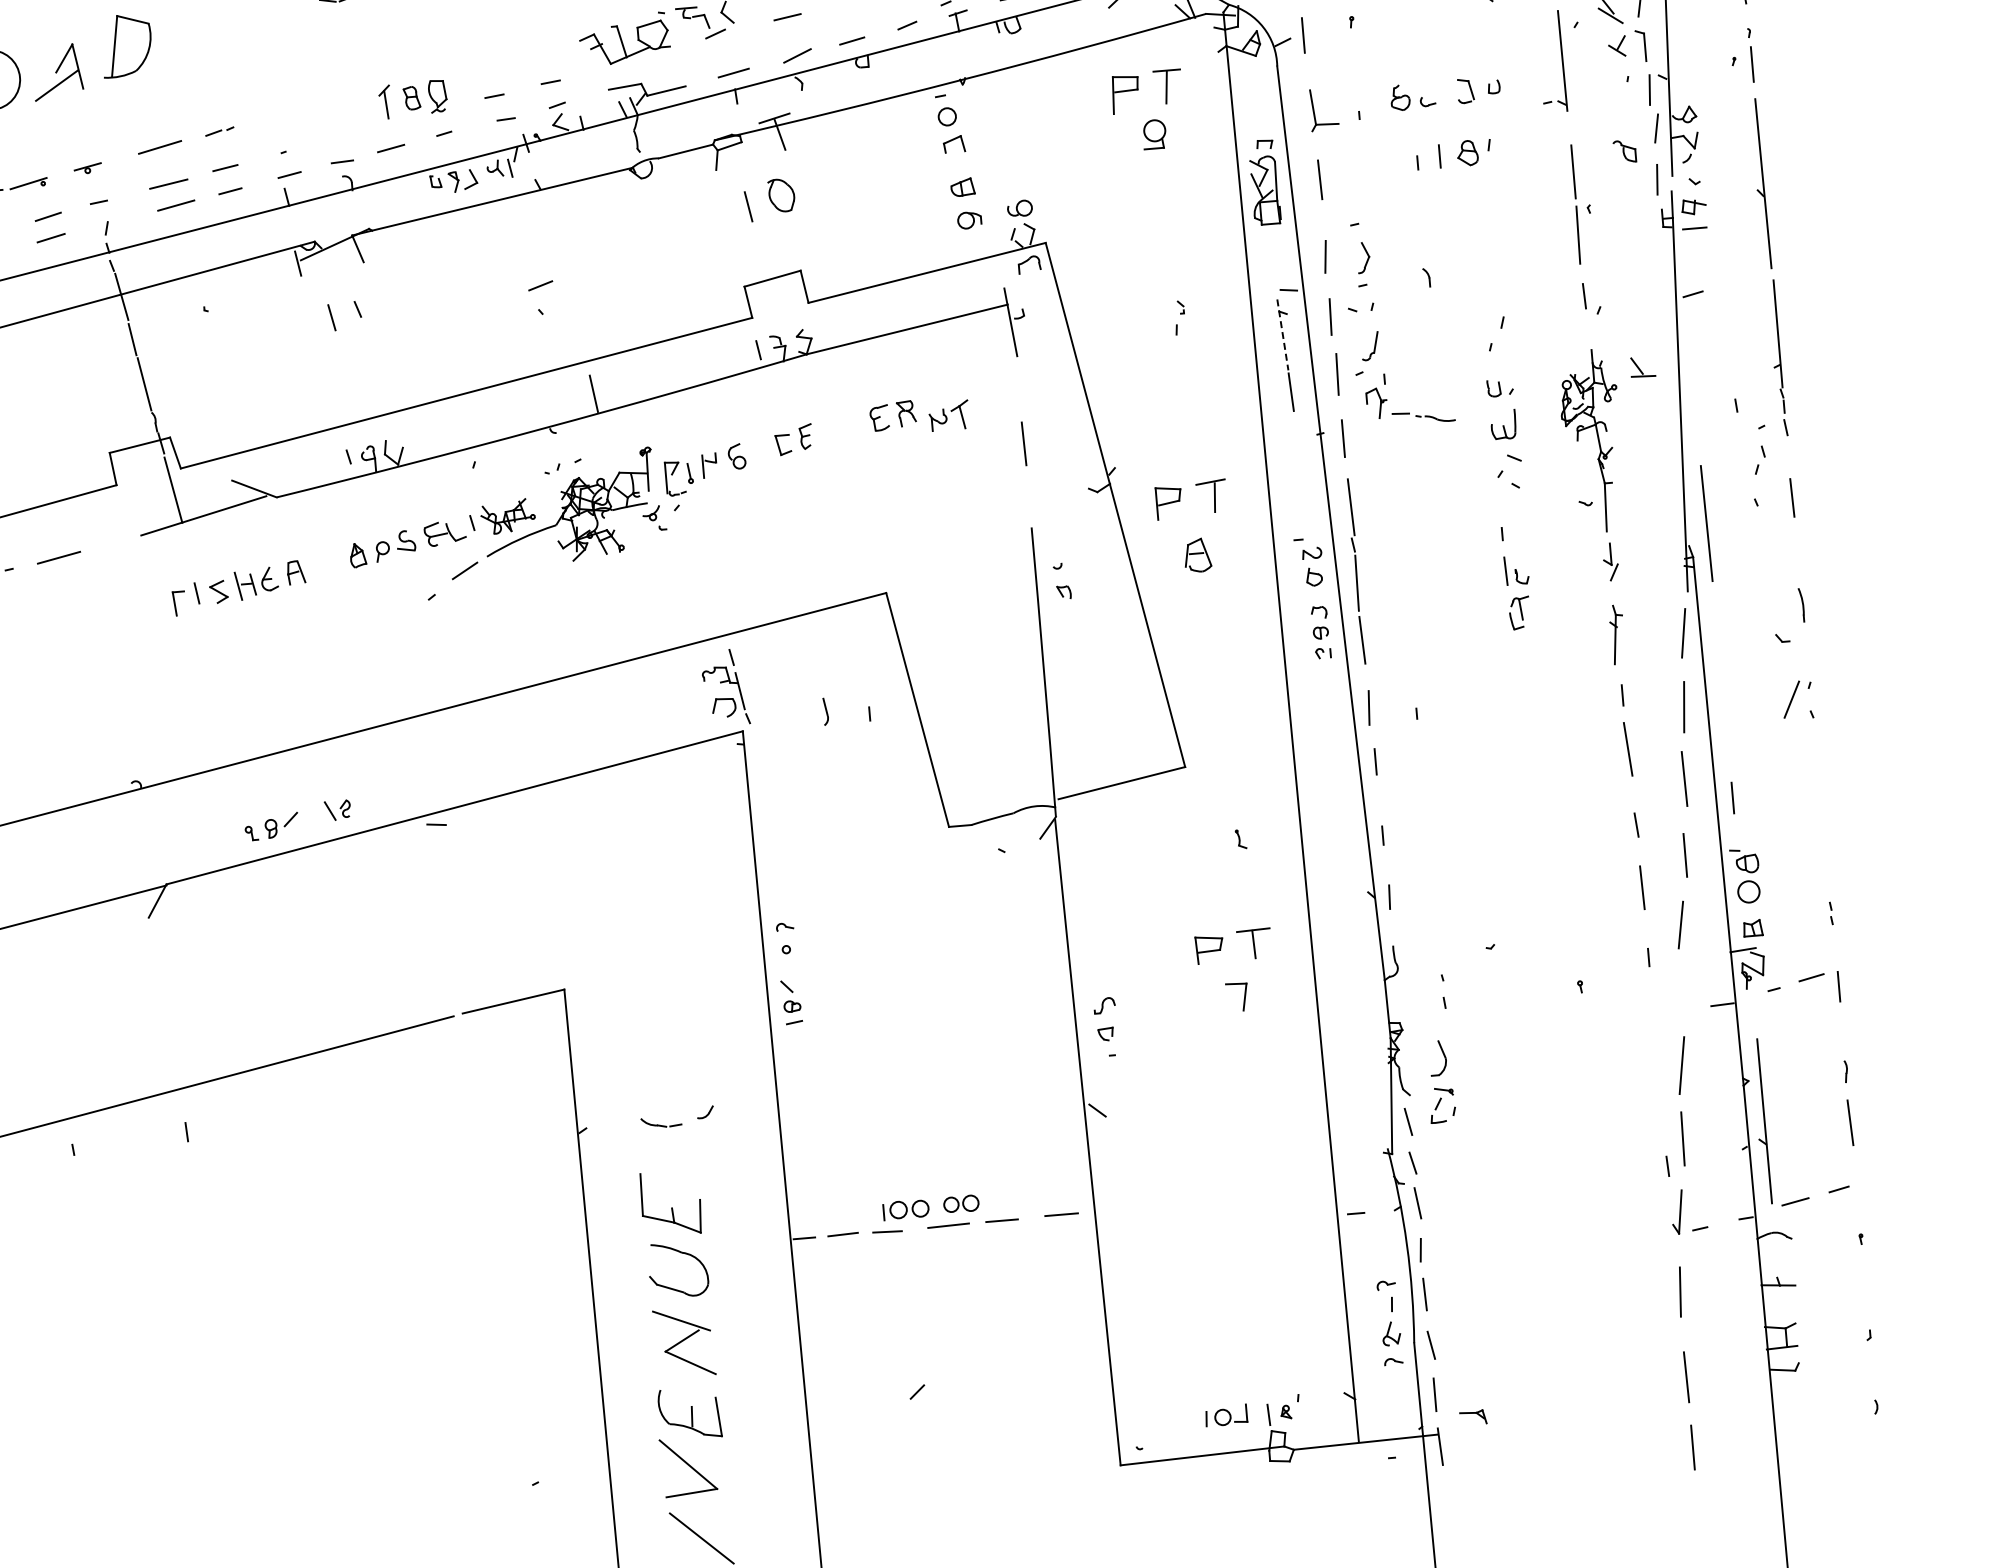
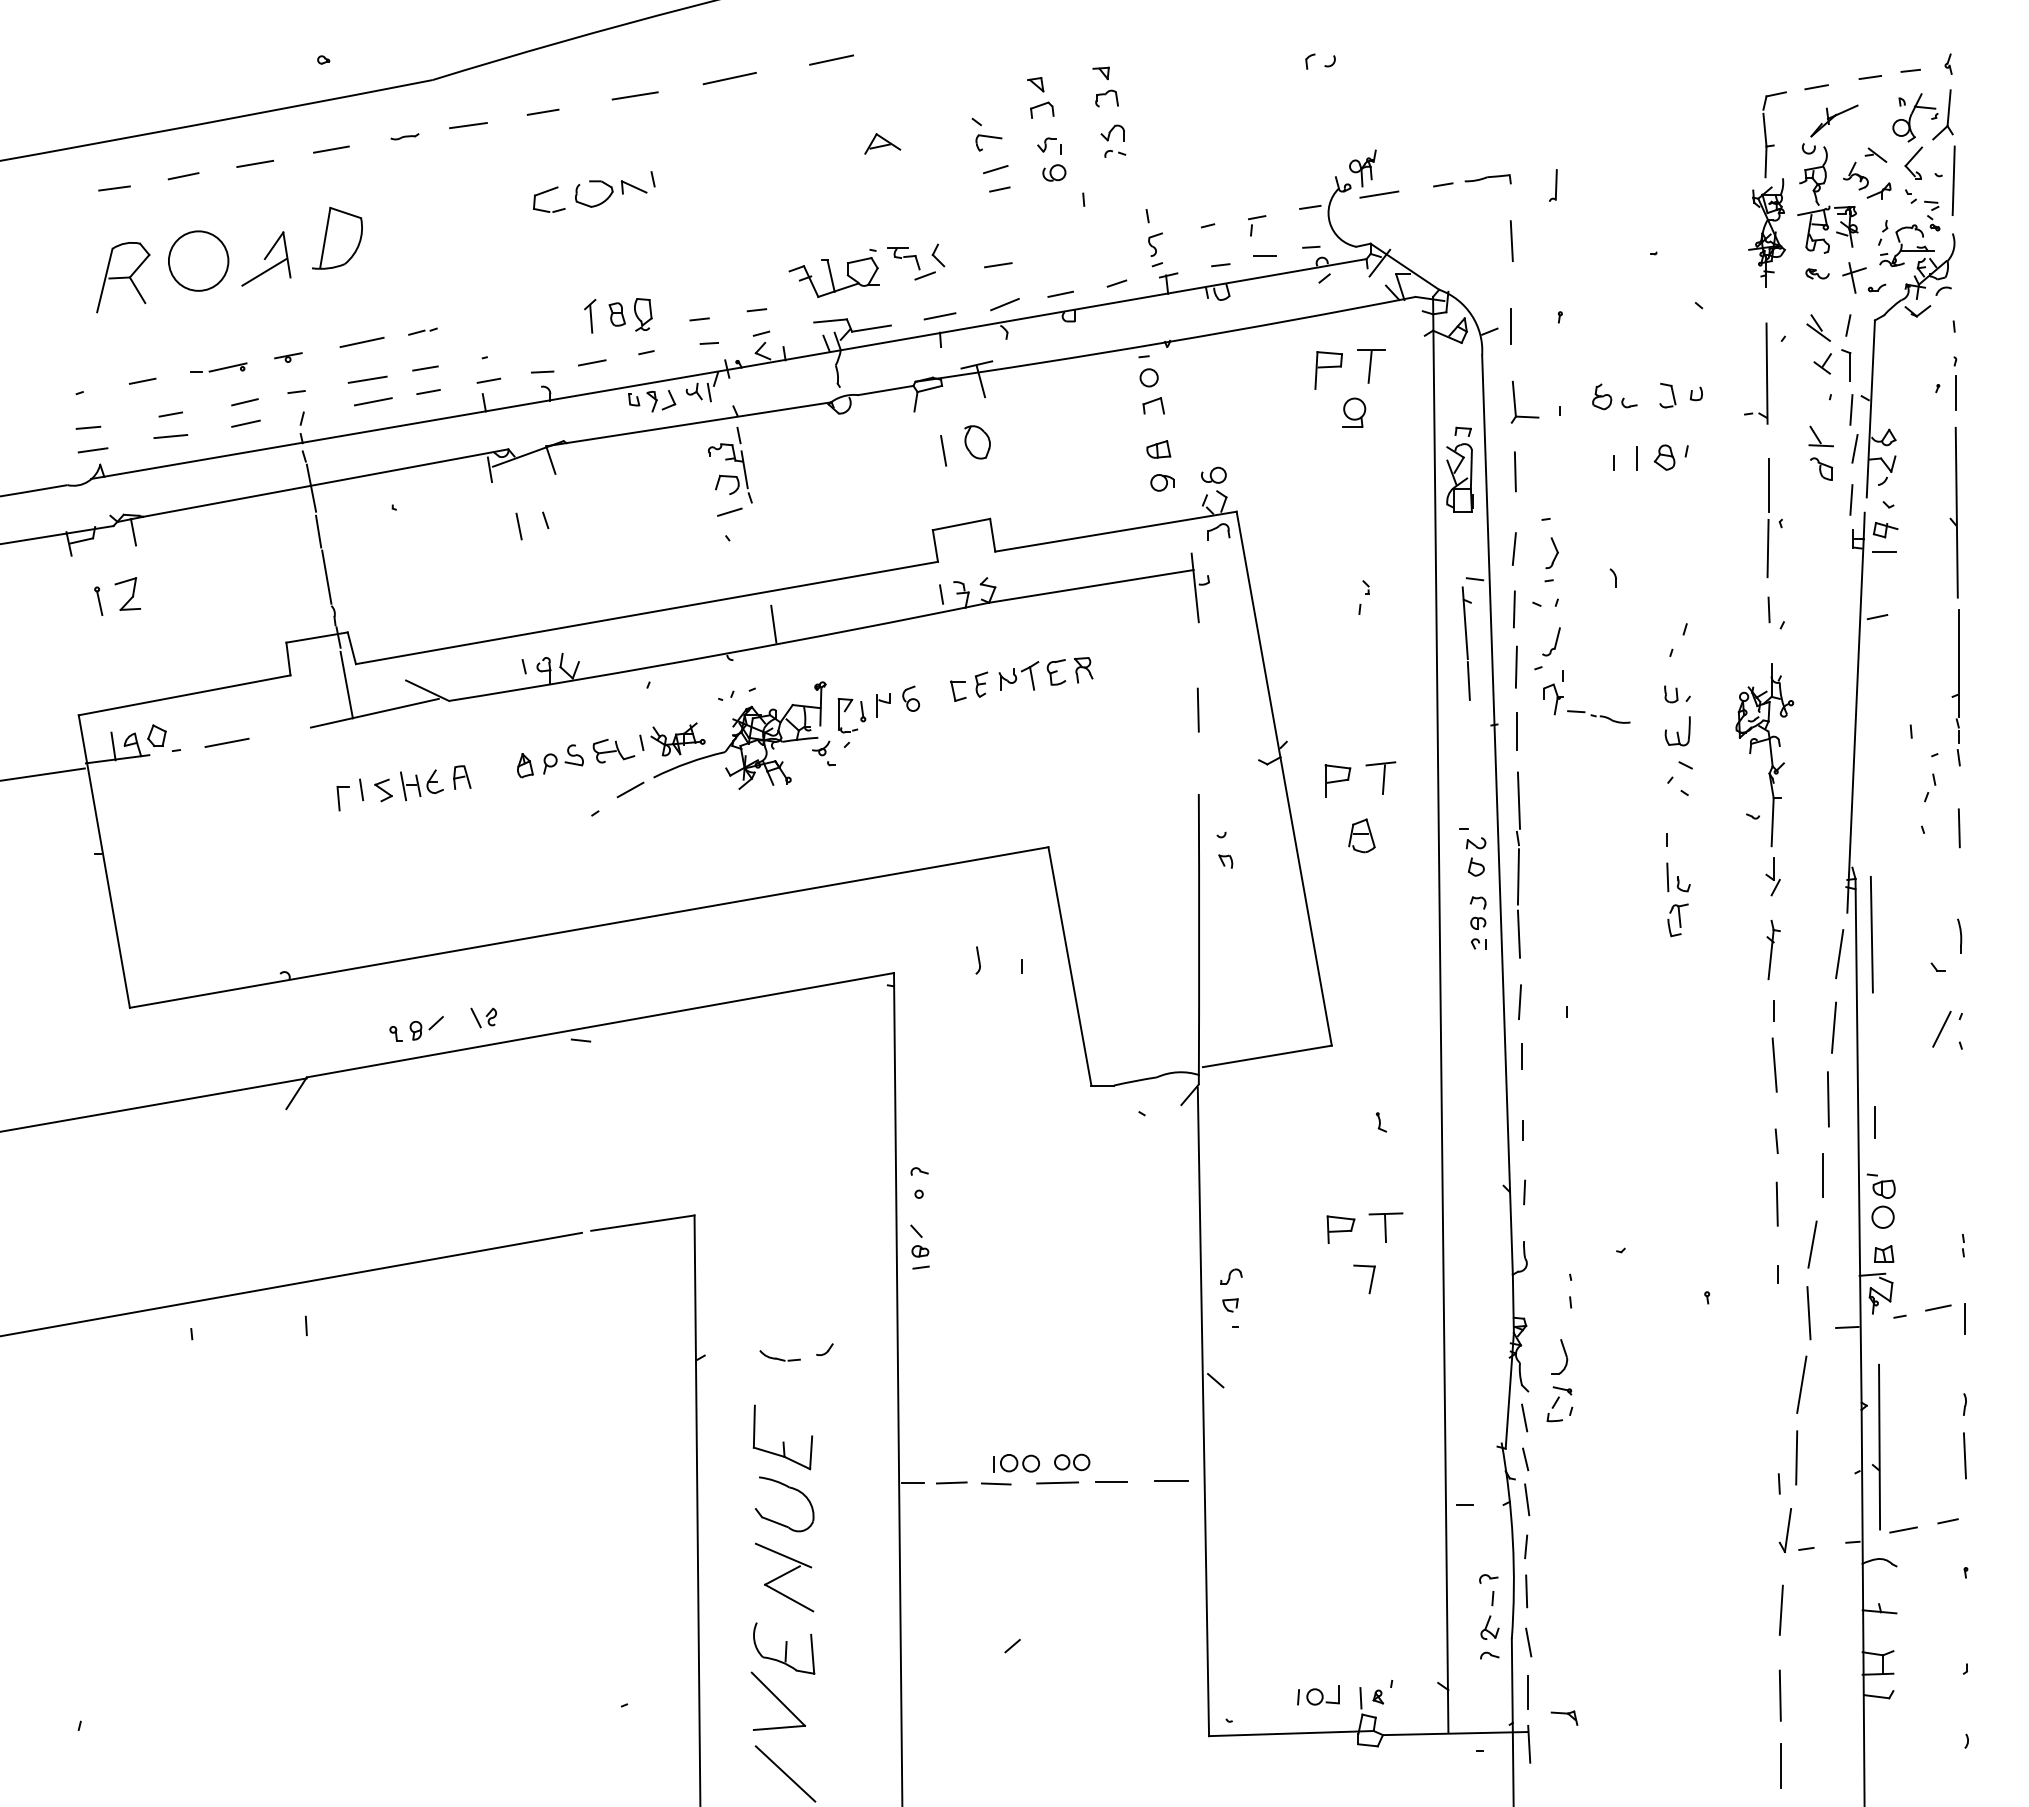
line: (1283, 335) -> (1465, 623), dashed -> solid
part: (1642, 367) -> (1820, 436), moved
part: (948, 415) -> (1018, 675), moved
line: (1706, 523) -> (1871, 934), moved
part: (725, 687) -> (730, 464), moved
line: (1682, 994) -> (1808, 1313), added

